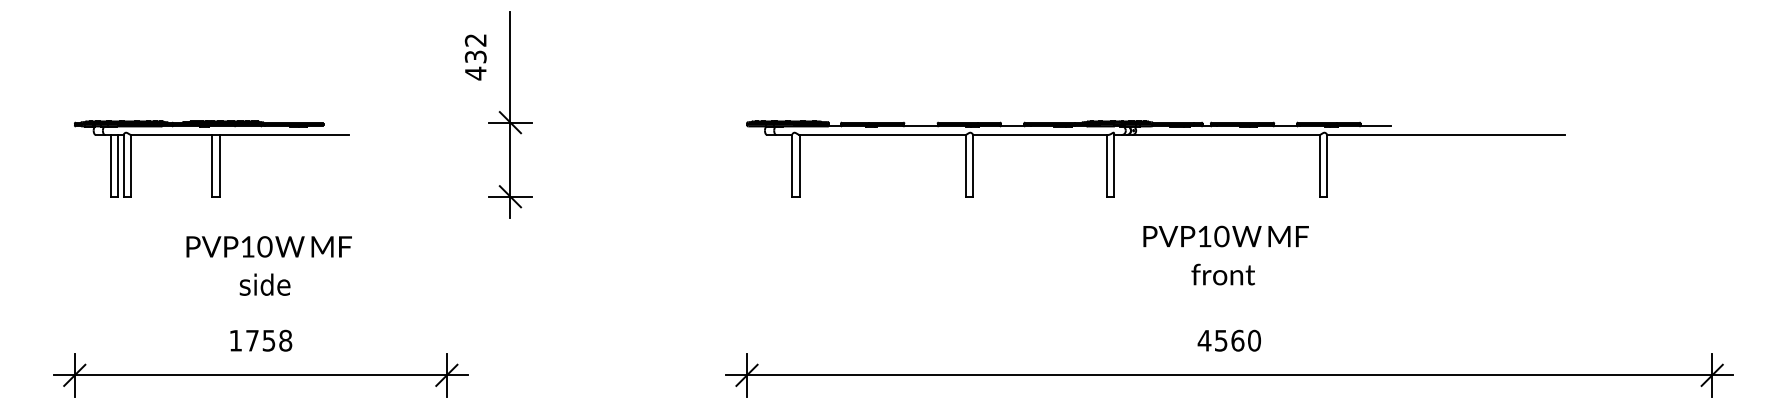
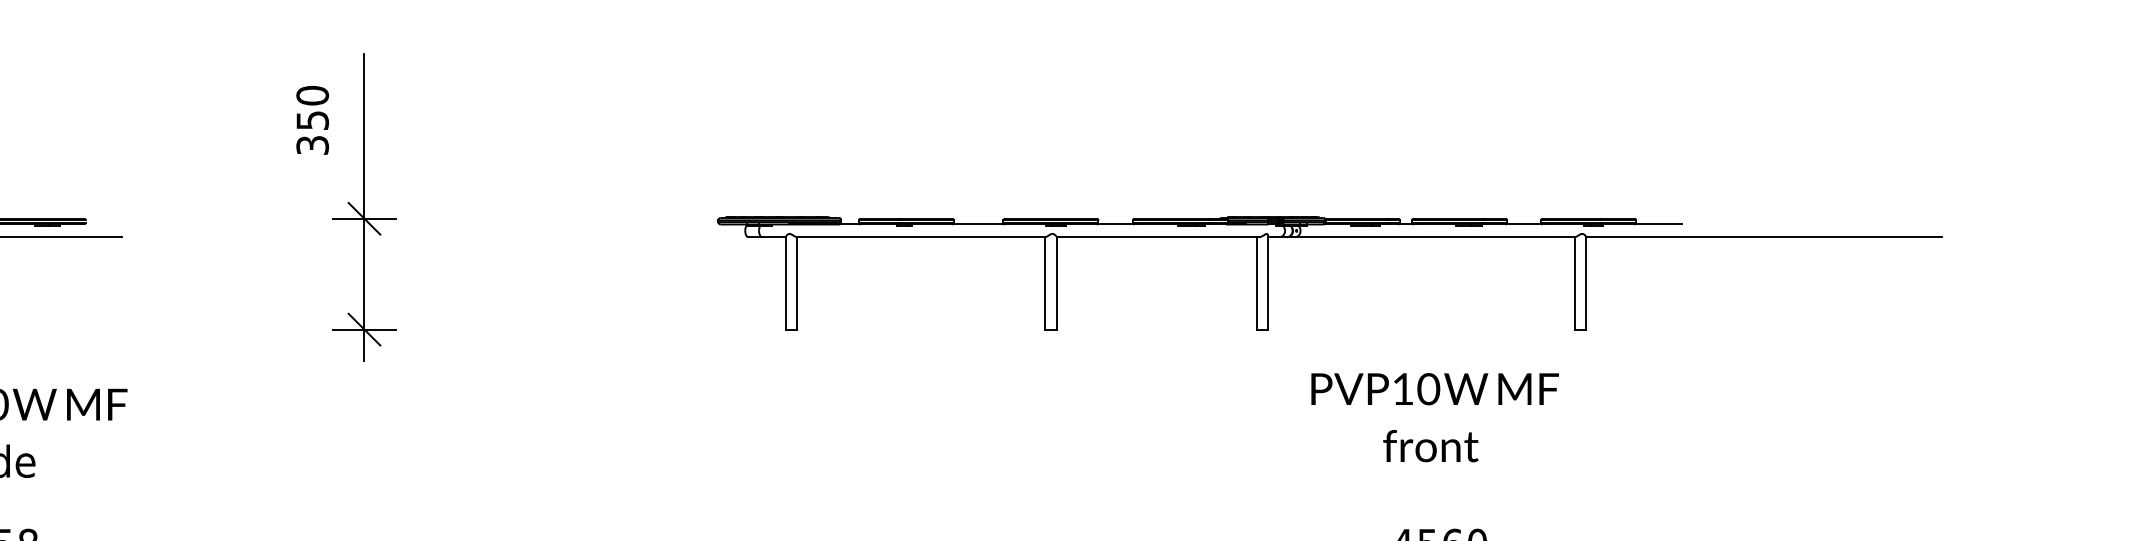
text: (475, 56) -> (312, 119), 432 -> 350

